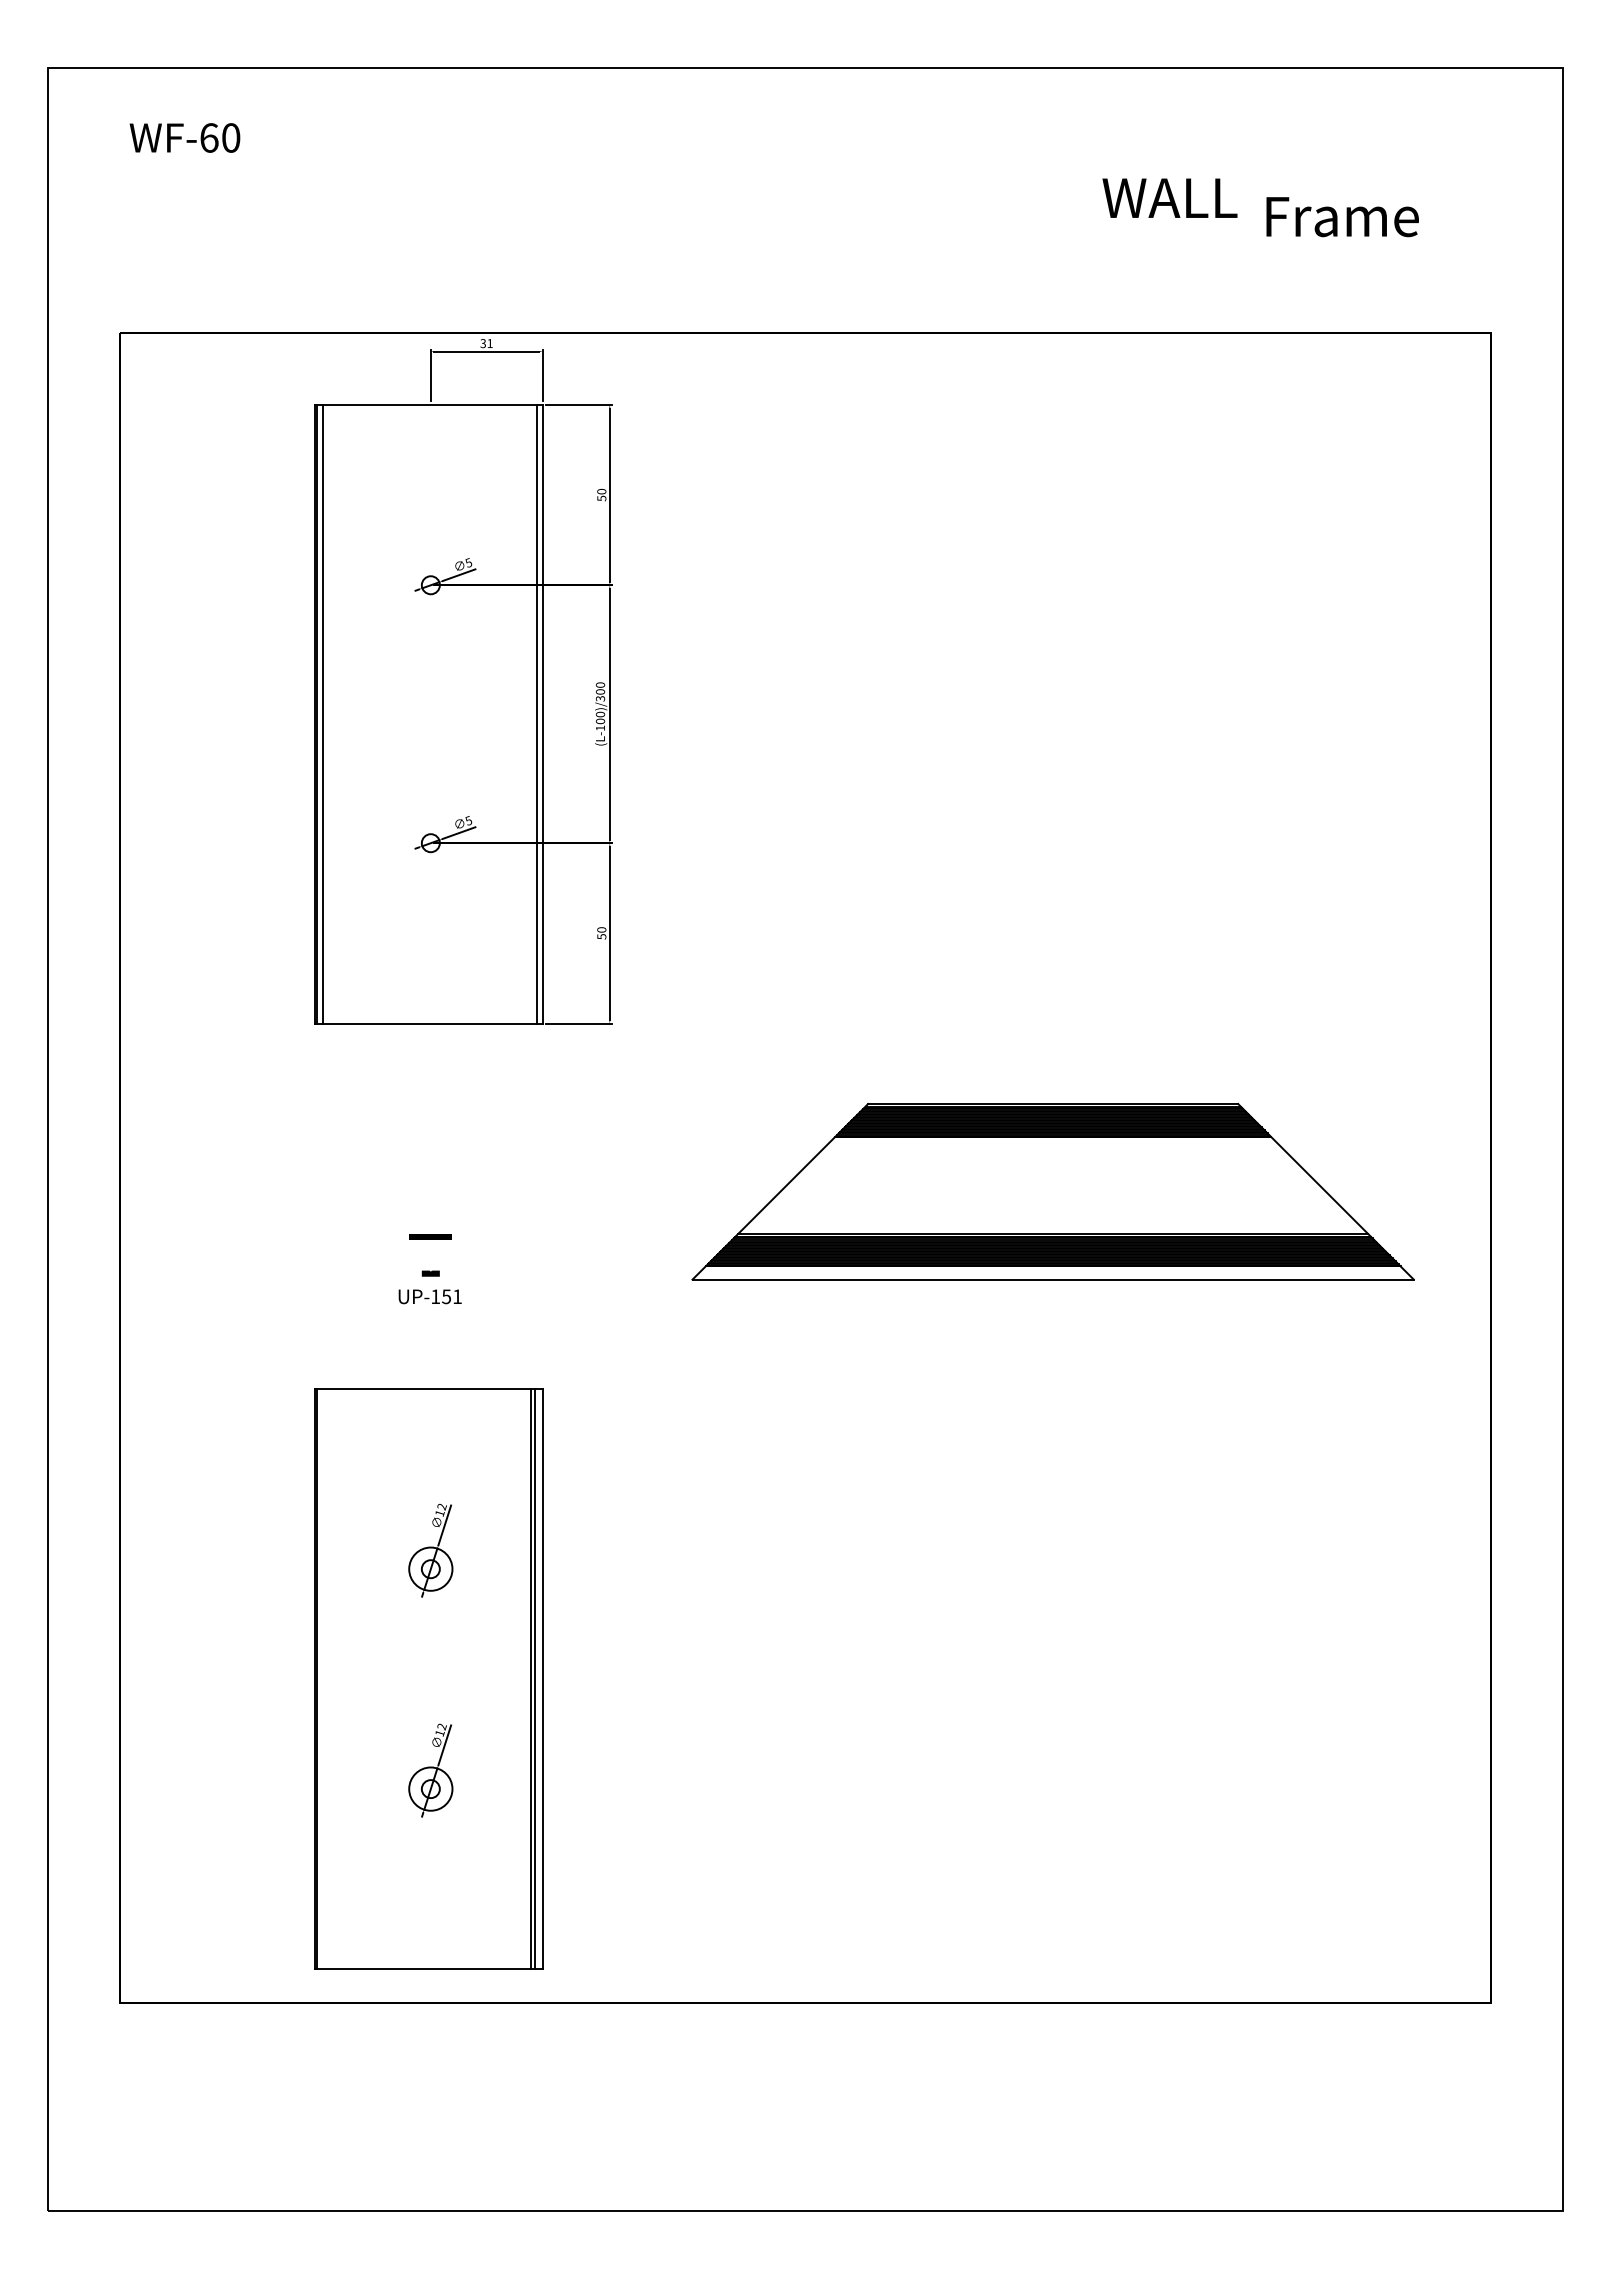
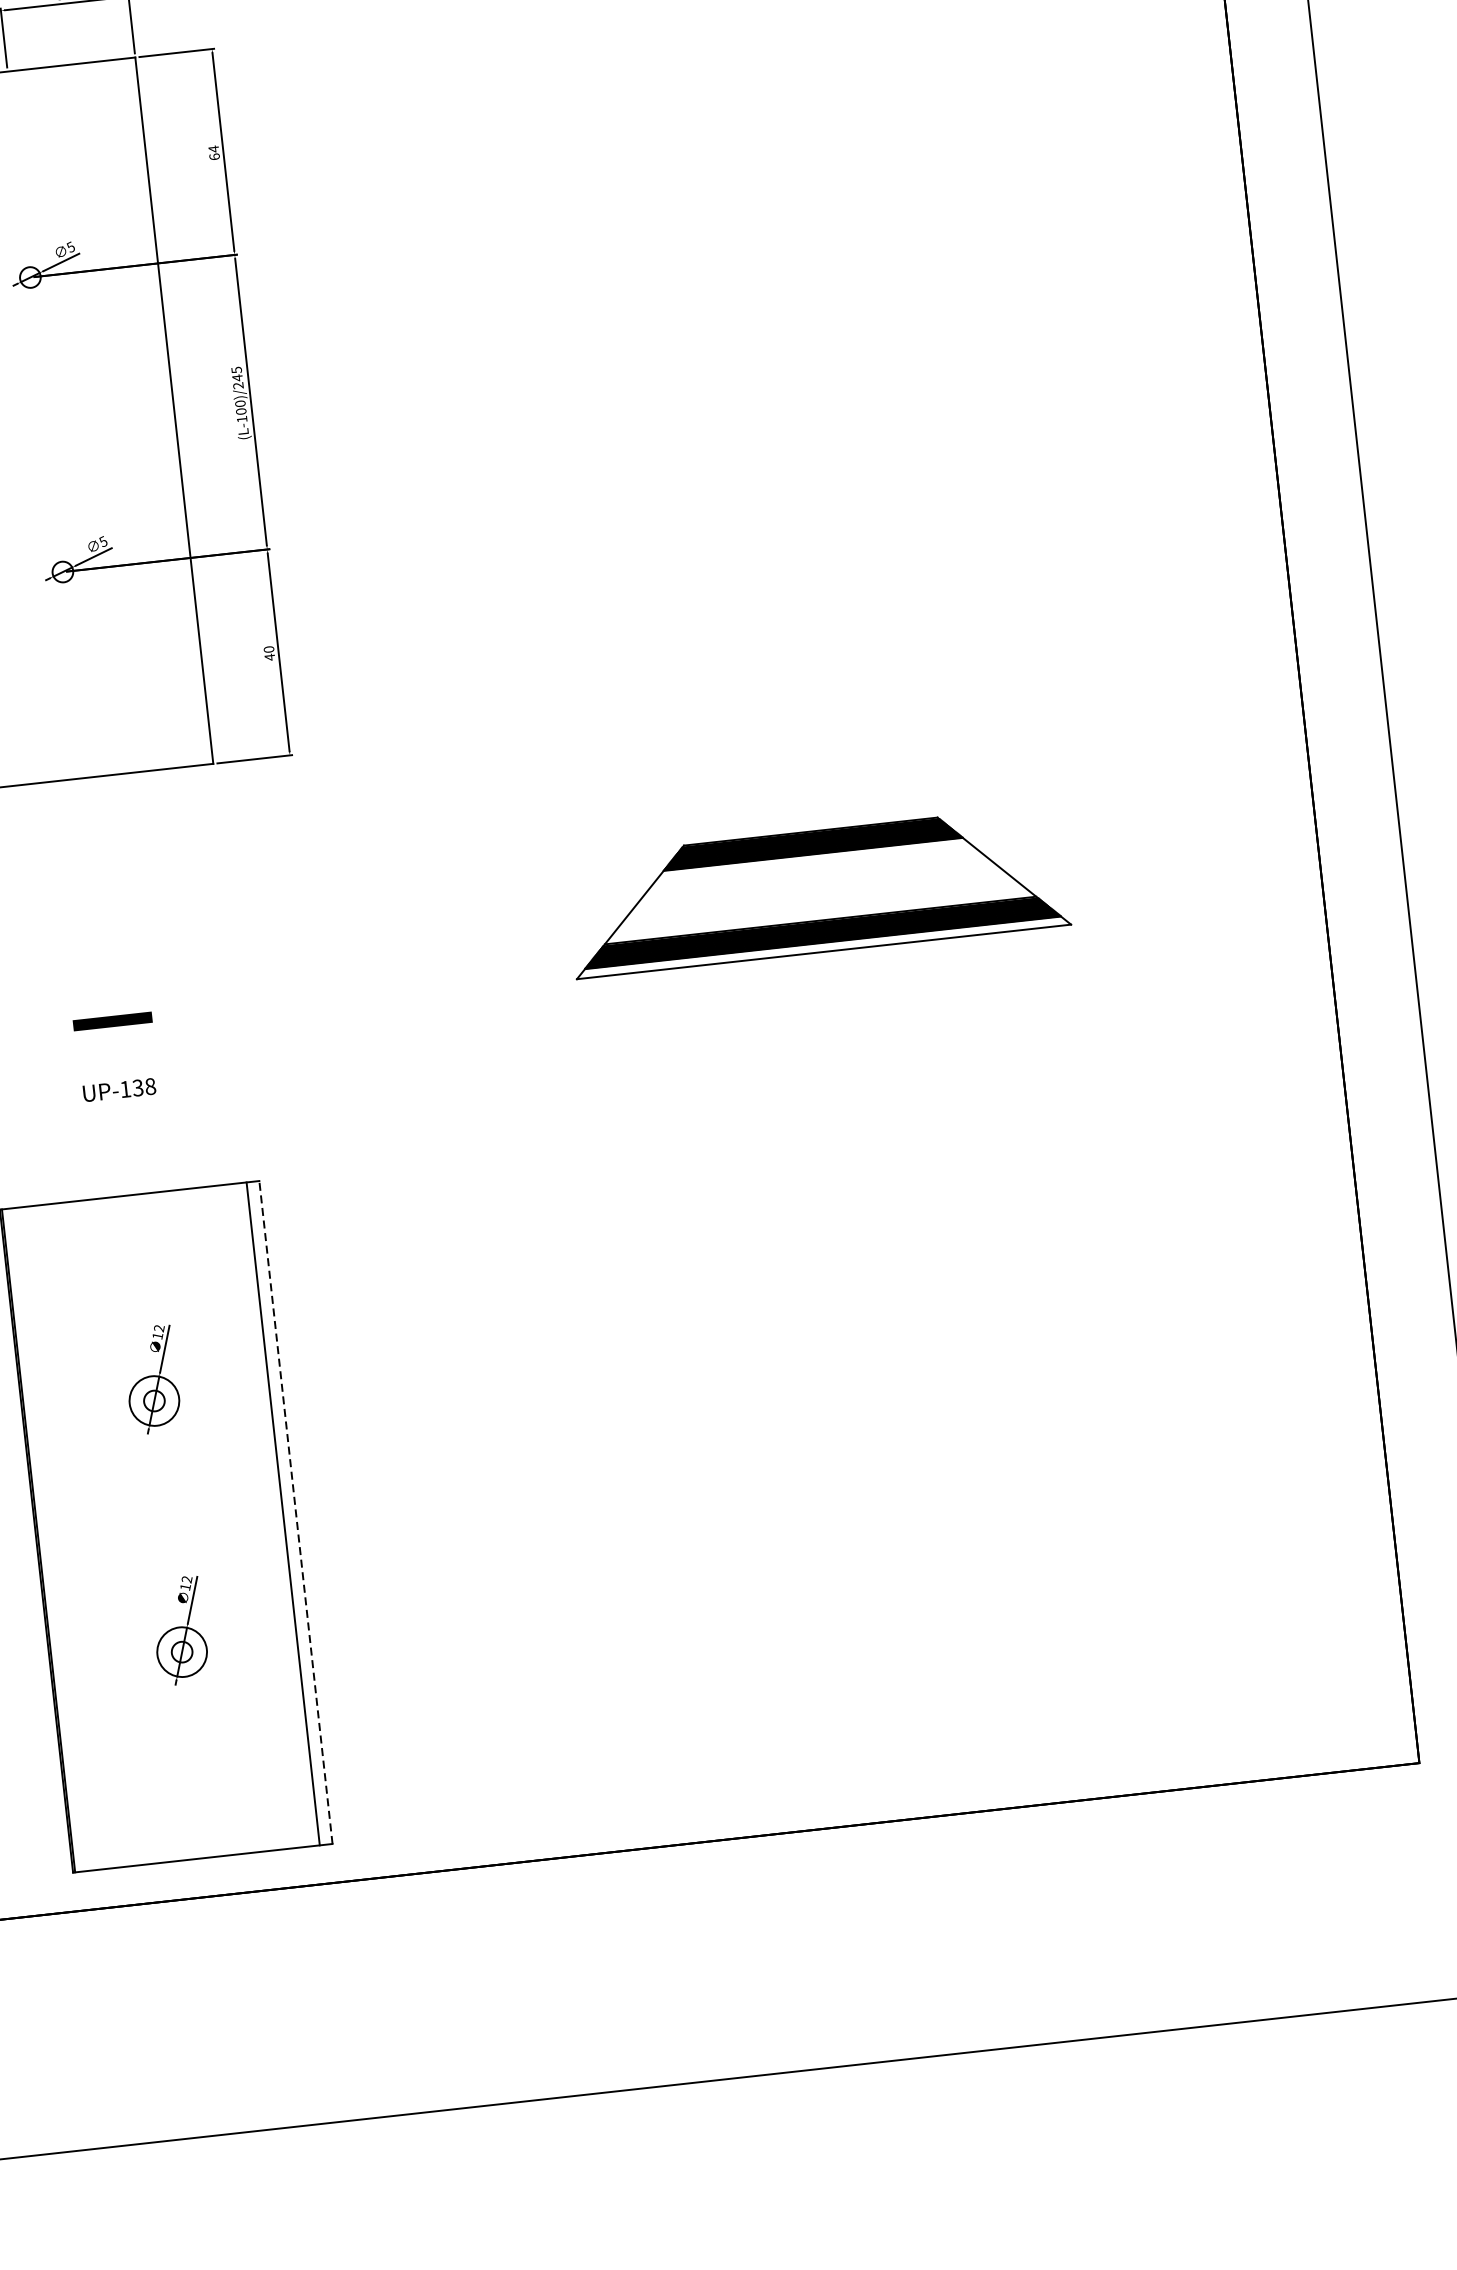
text: (601, 494) -> (213, 152), 50 -> 64
text: (600, 691) -> (237, 377), (L-100)/300 -> (L-100)/245
line: (537, 713) -> (168, 410), removed
text: (601, 936) -> (269, 657), 50 -> 40
part: (1052, 1191) -> (816, 891), size x0.6
part: (430, 1236) -> (112, 1021), size x1.6
fill: (430, 1273) -> (116, 1063), removed
text: (452, 1296) -> (144, 1086), UP-151 -> UP-138
line: (535, 1678) -> (287, 1512), removed
line: (542, 1678) -> (295, 1511), solid -> dashed

